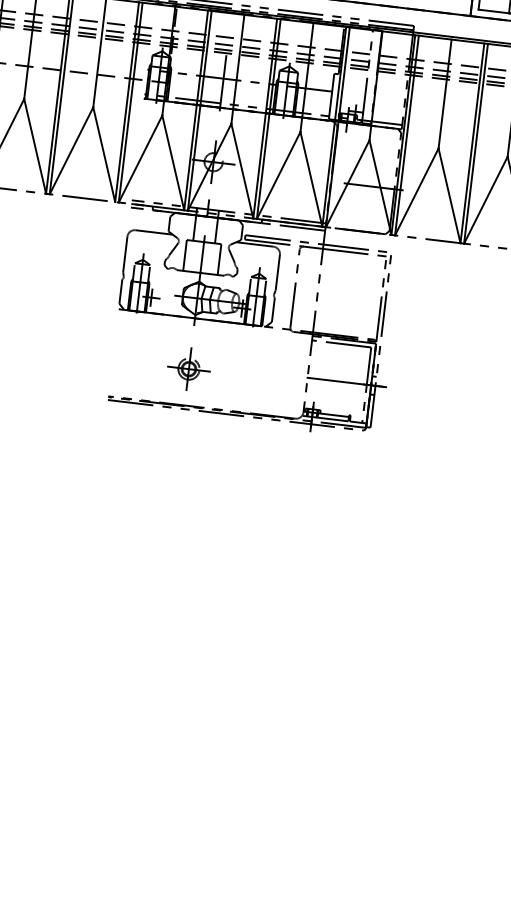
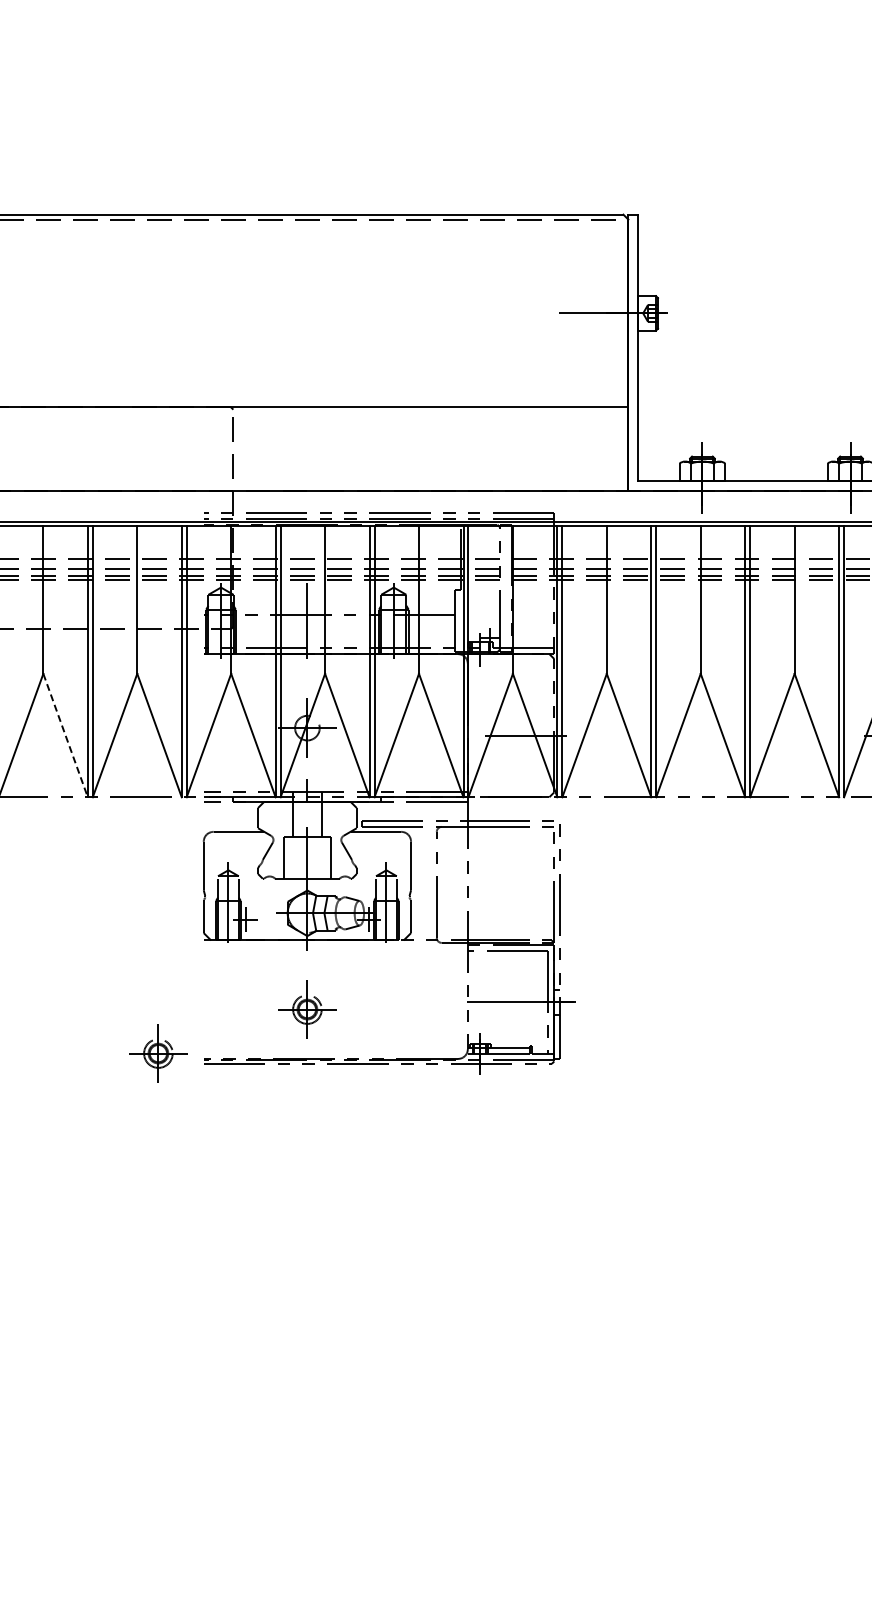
line: (35, 146) -> (65, 735), solid -> dashed
part: (75, 388) -> (158, 1053), added

